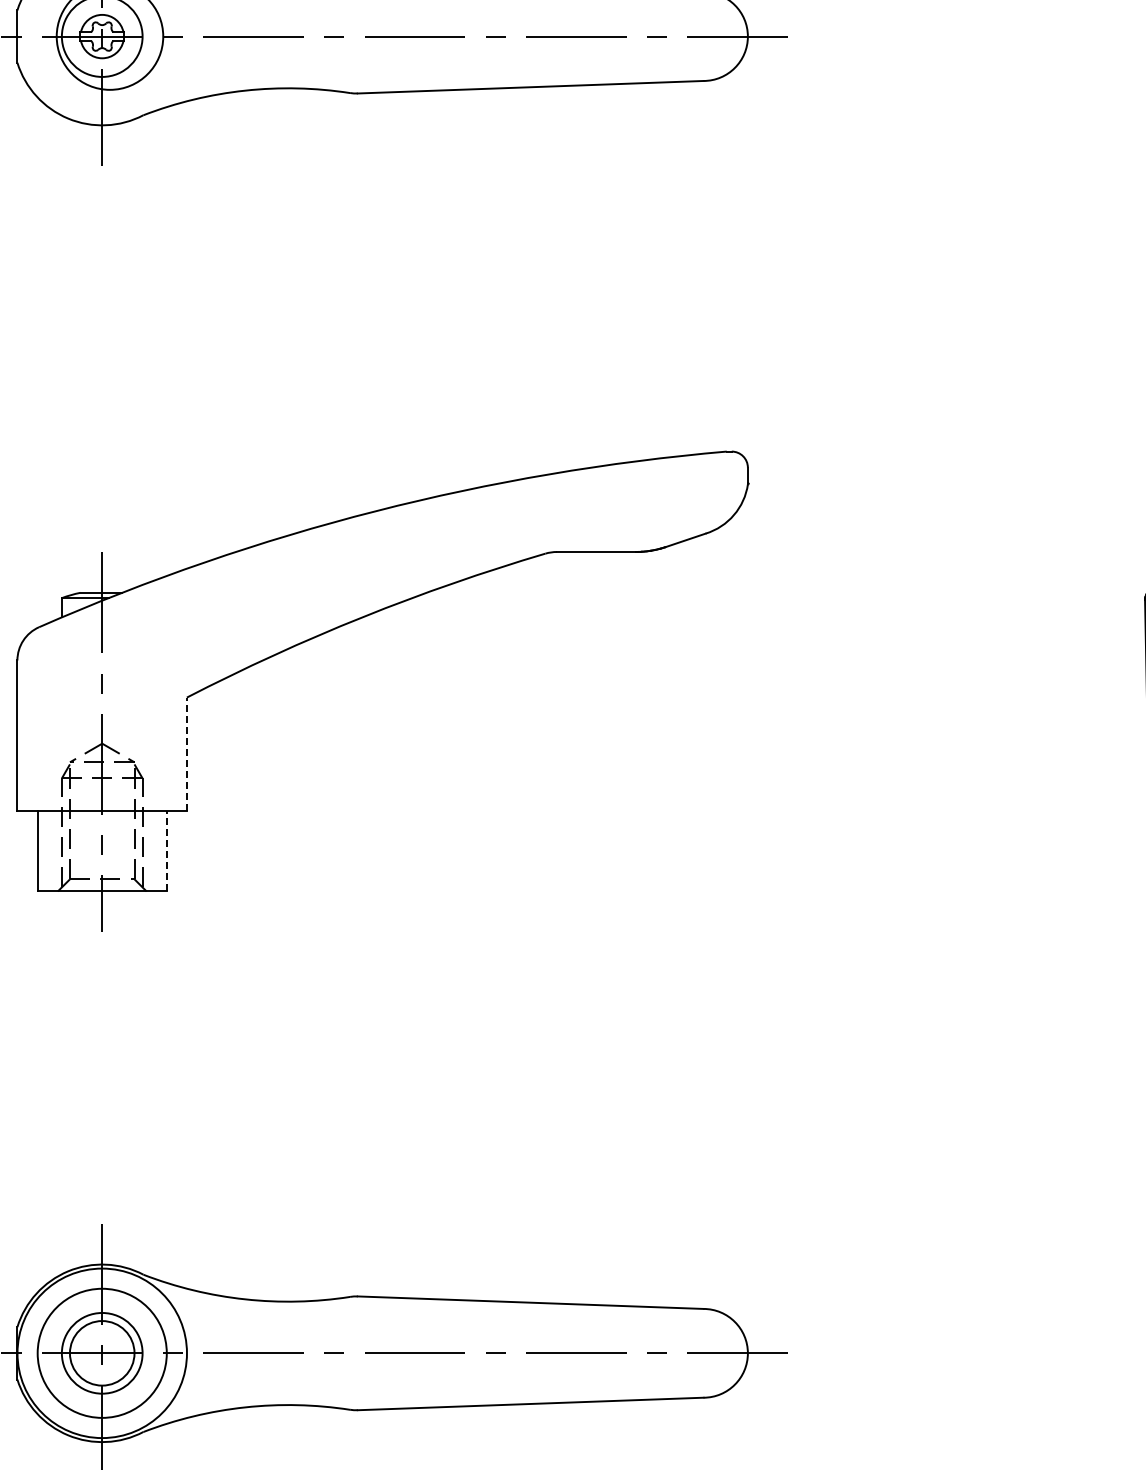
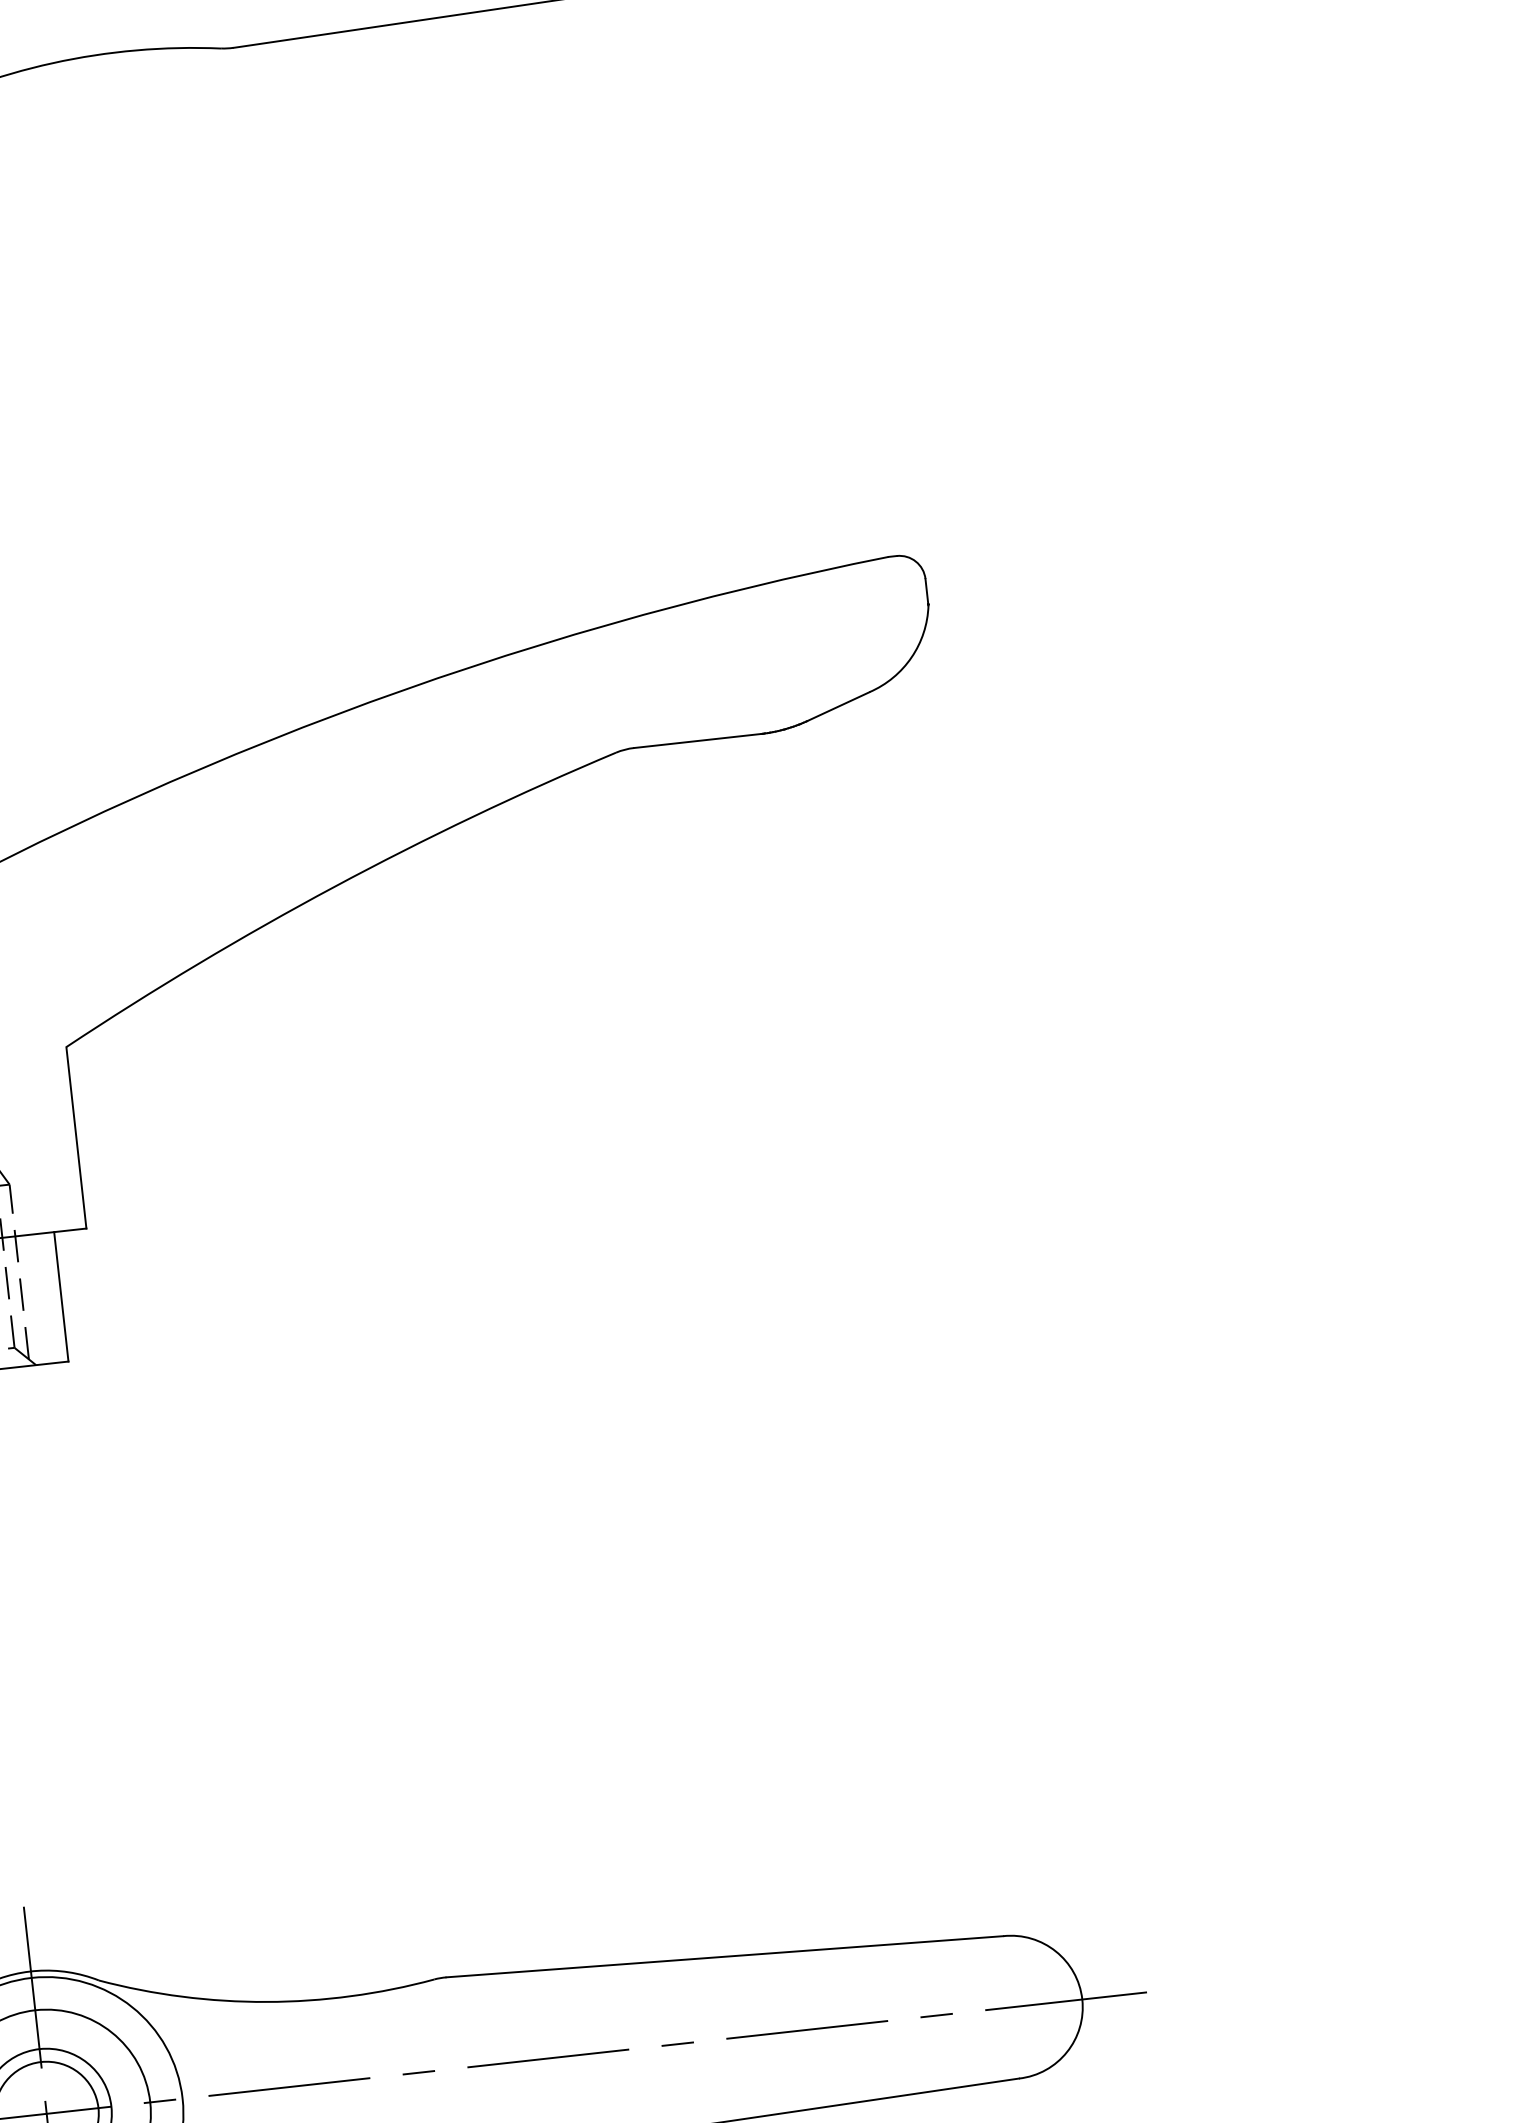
line: (186, 753) -> (75, 1136), dashed -> solid
line: (166, 850) -> (60, 1295), dashed -> solid

